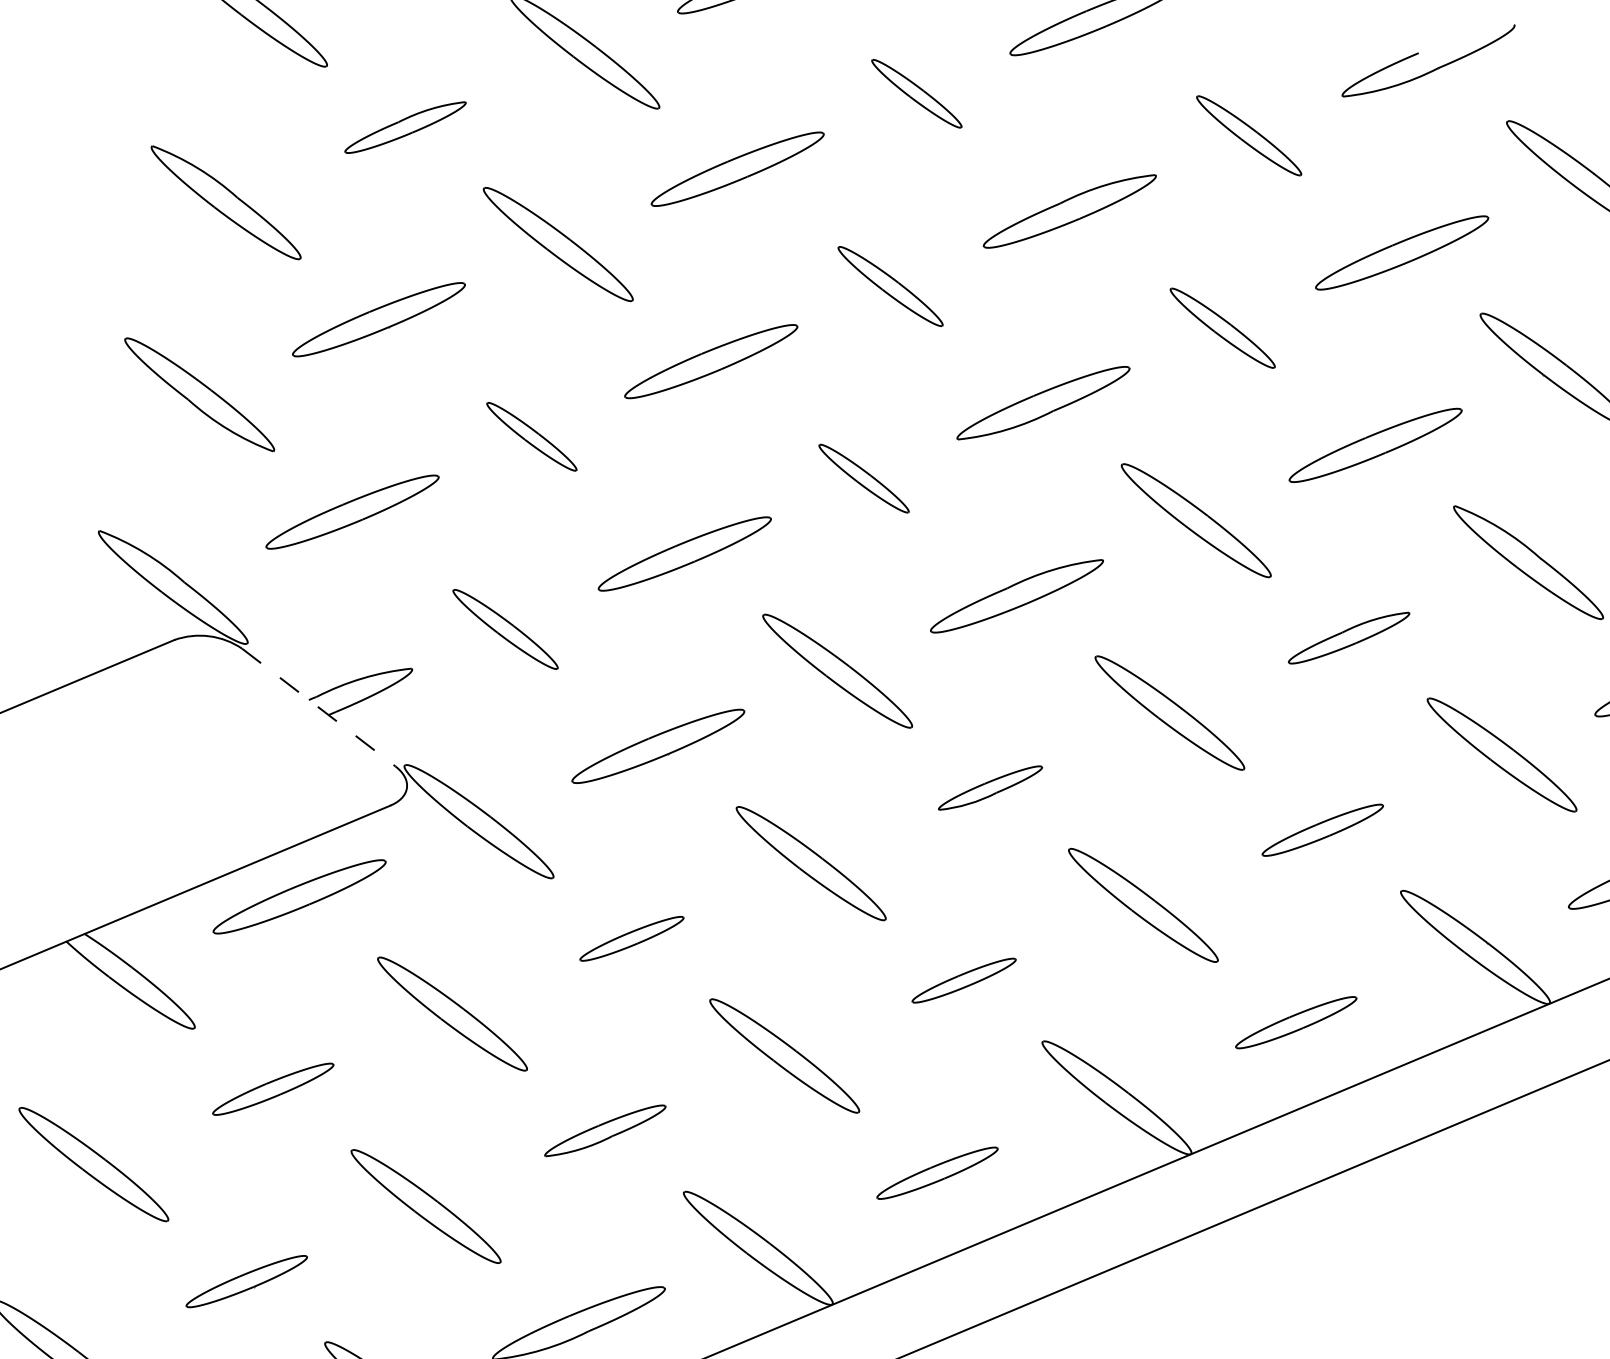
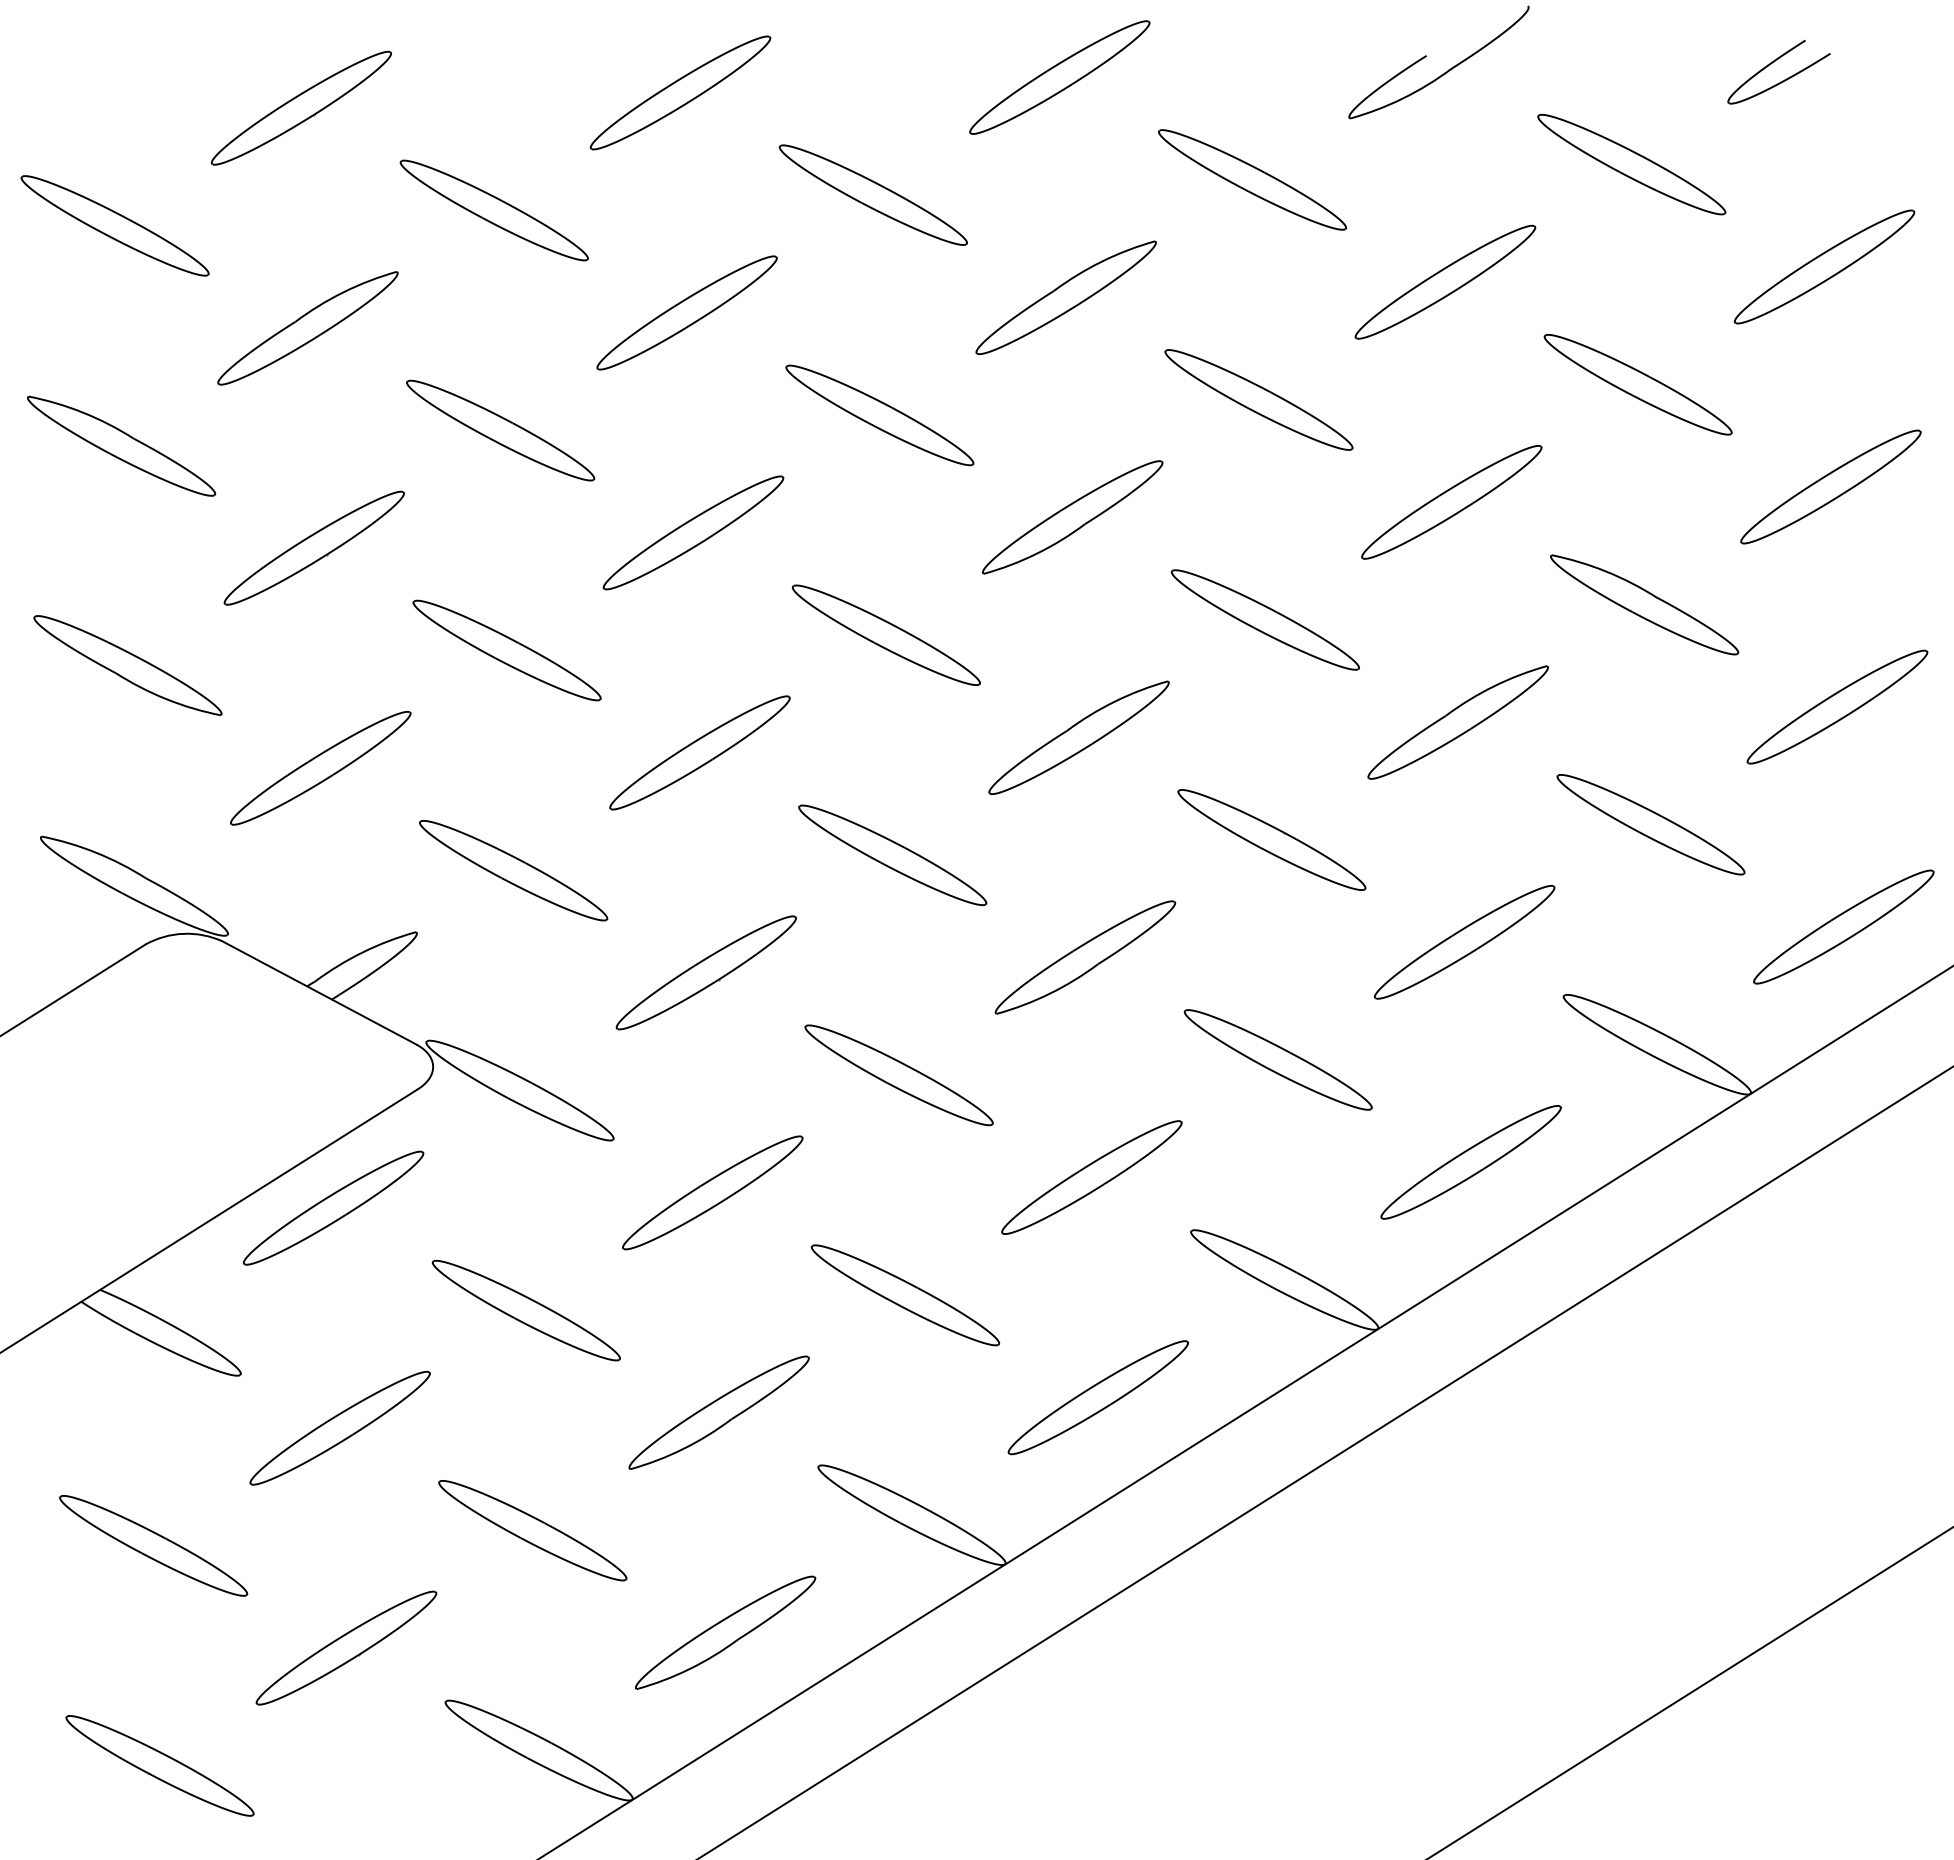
part: (916, 93) -> (872, 194), size x1.67
part: (405, 127) -> (307, 328), size x1.43
part: (1249, 135) -> (1252, 179), size x1.43
part: (890, 286) -> (879, 415), size x1.43
part: (1222, 327) -> (1258, 399), size x1.43
part: (531, 436) -> (506, 650), size x1.67
part: (863, 477) -> (885, 634), size x1.67
part: (505, 629) -> (513, 870), size x1.43
part: (1348, 637) -> (1457, 722), size x1.43
line: (318, 707) -> (319, 993), dashed -> solid
part: (990, 788) -> (1085, 957), size x1.67
part: (1322, 830) -> (1464, 942), size x1.43
part: (631, 938) -> (712, 1192), size x1.67
part: (963, 980) -> (1091, 1177), size x1.67
part: (1295, 1022) -> (1470, 1162), size x1.43
part: (272, 1088) -> (339, 1427), size x1.43
part: (604, 1130) -> (718, 1412), size x1.43
part: (936, 1172) -> (1097, 1397), size x1.43
part: (246, 1281) -> (346, 1647), size x1.43

